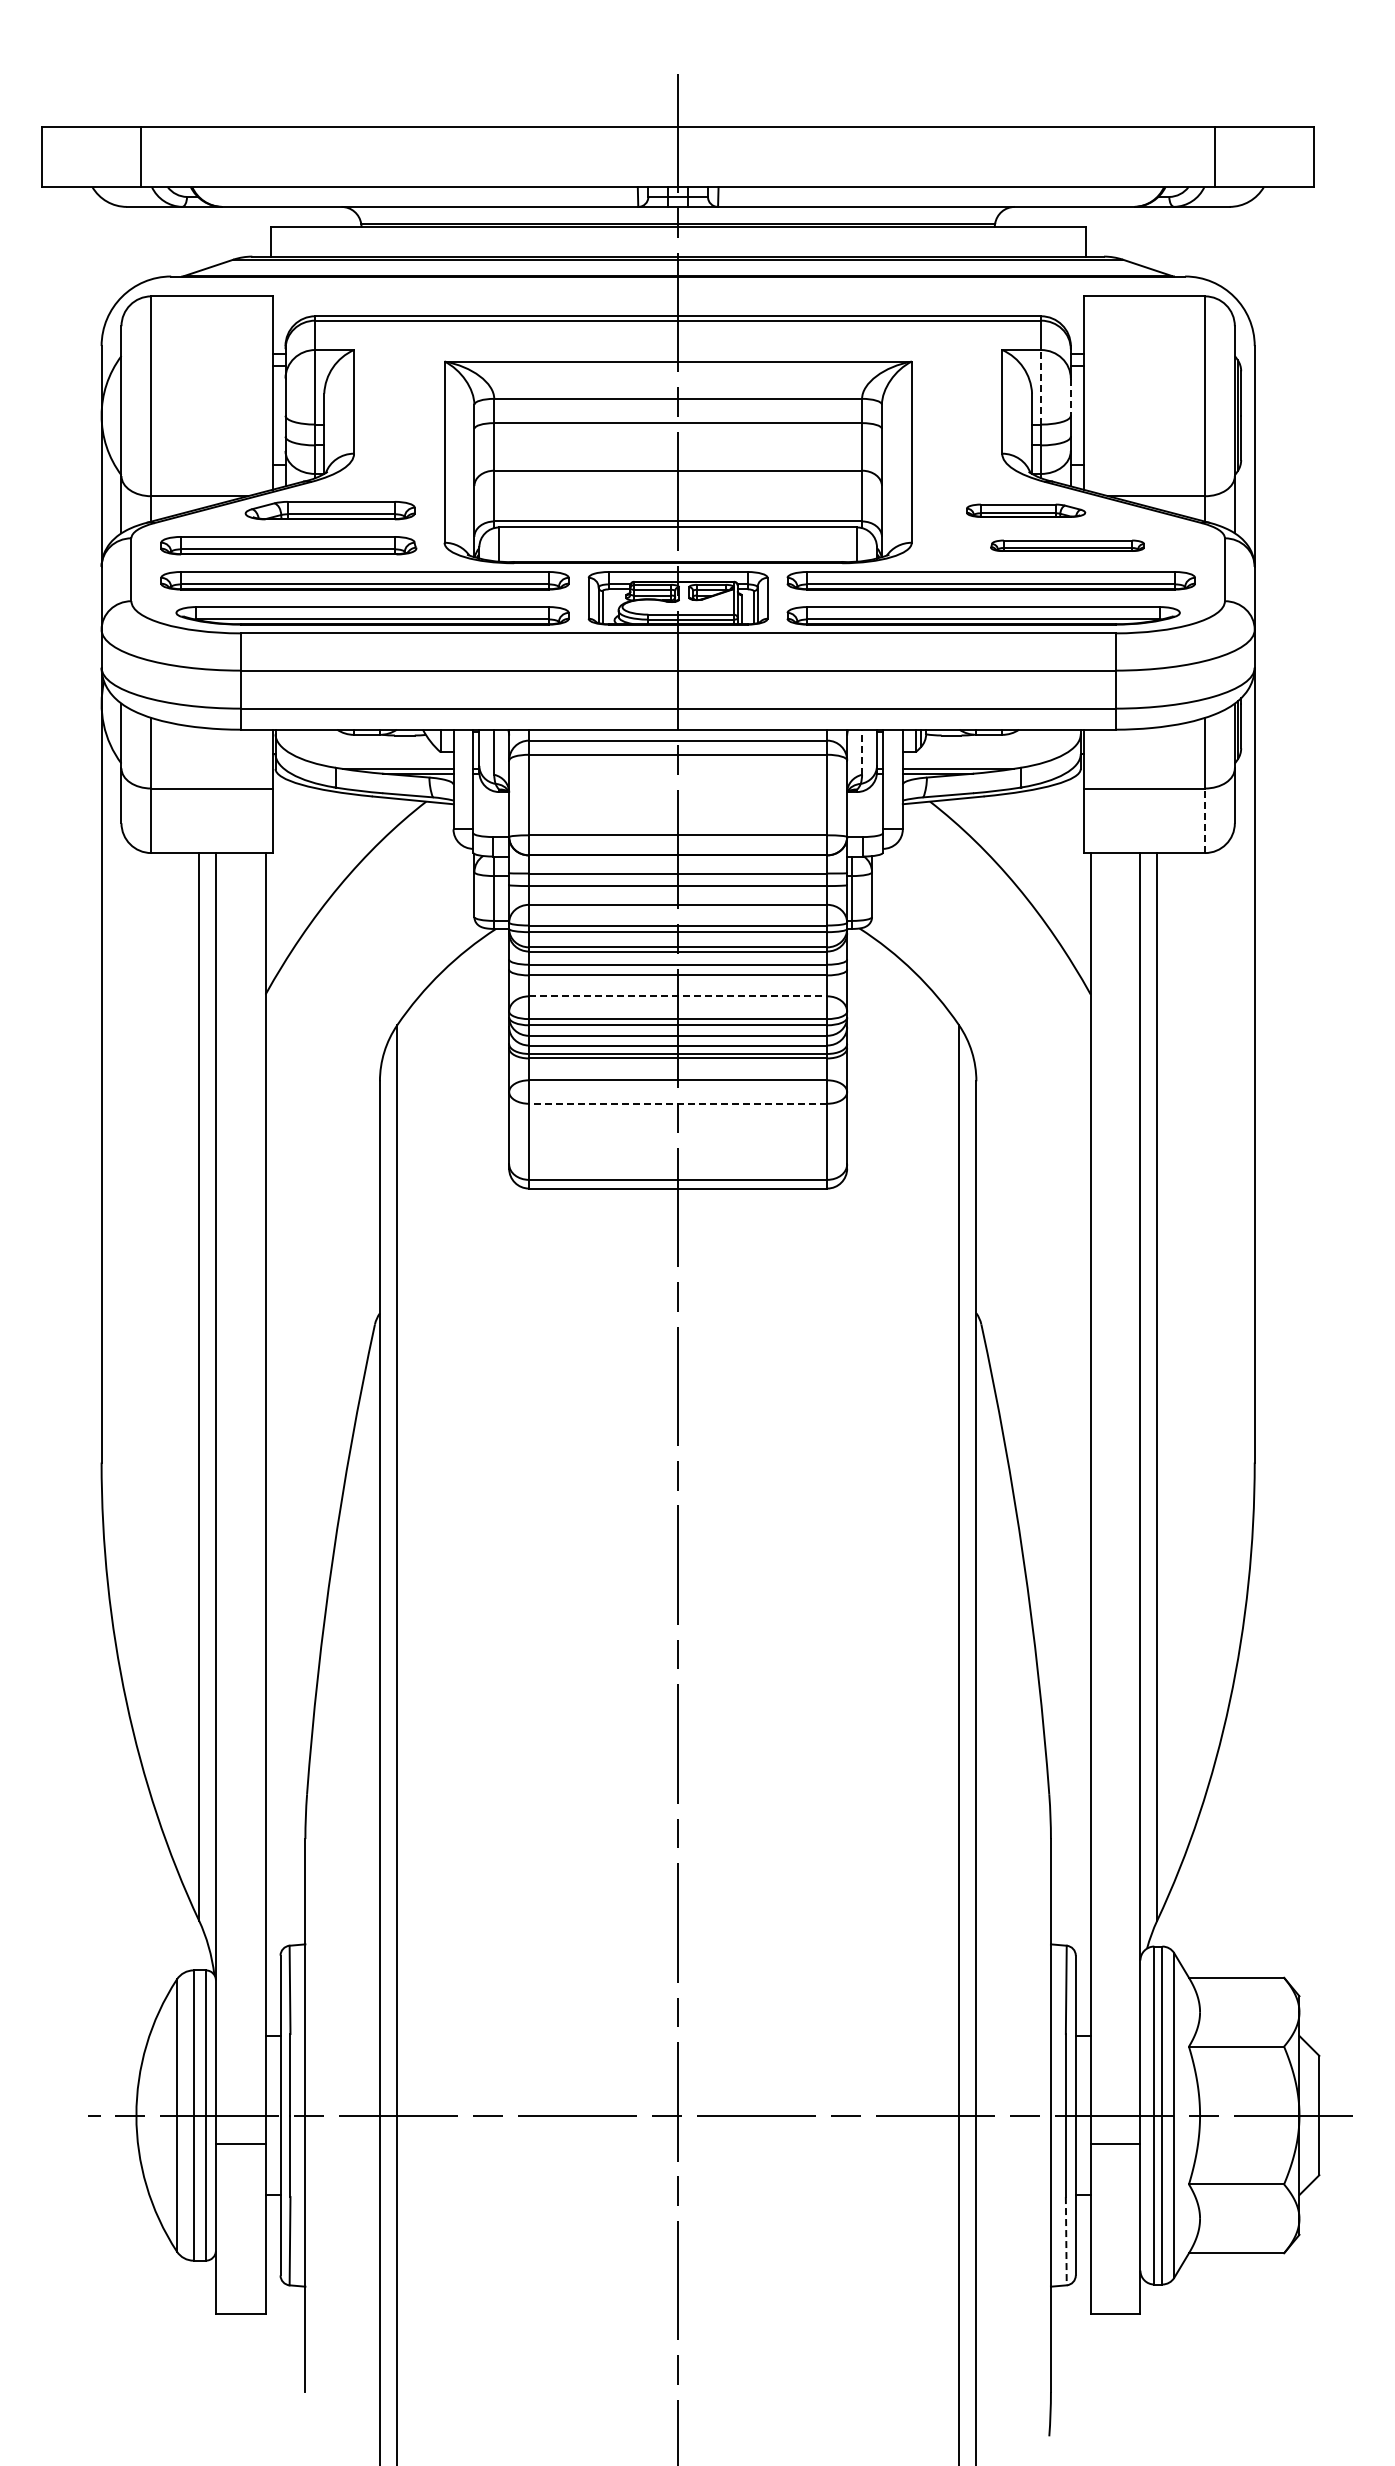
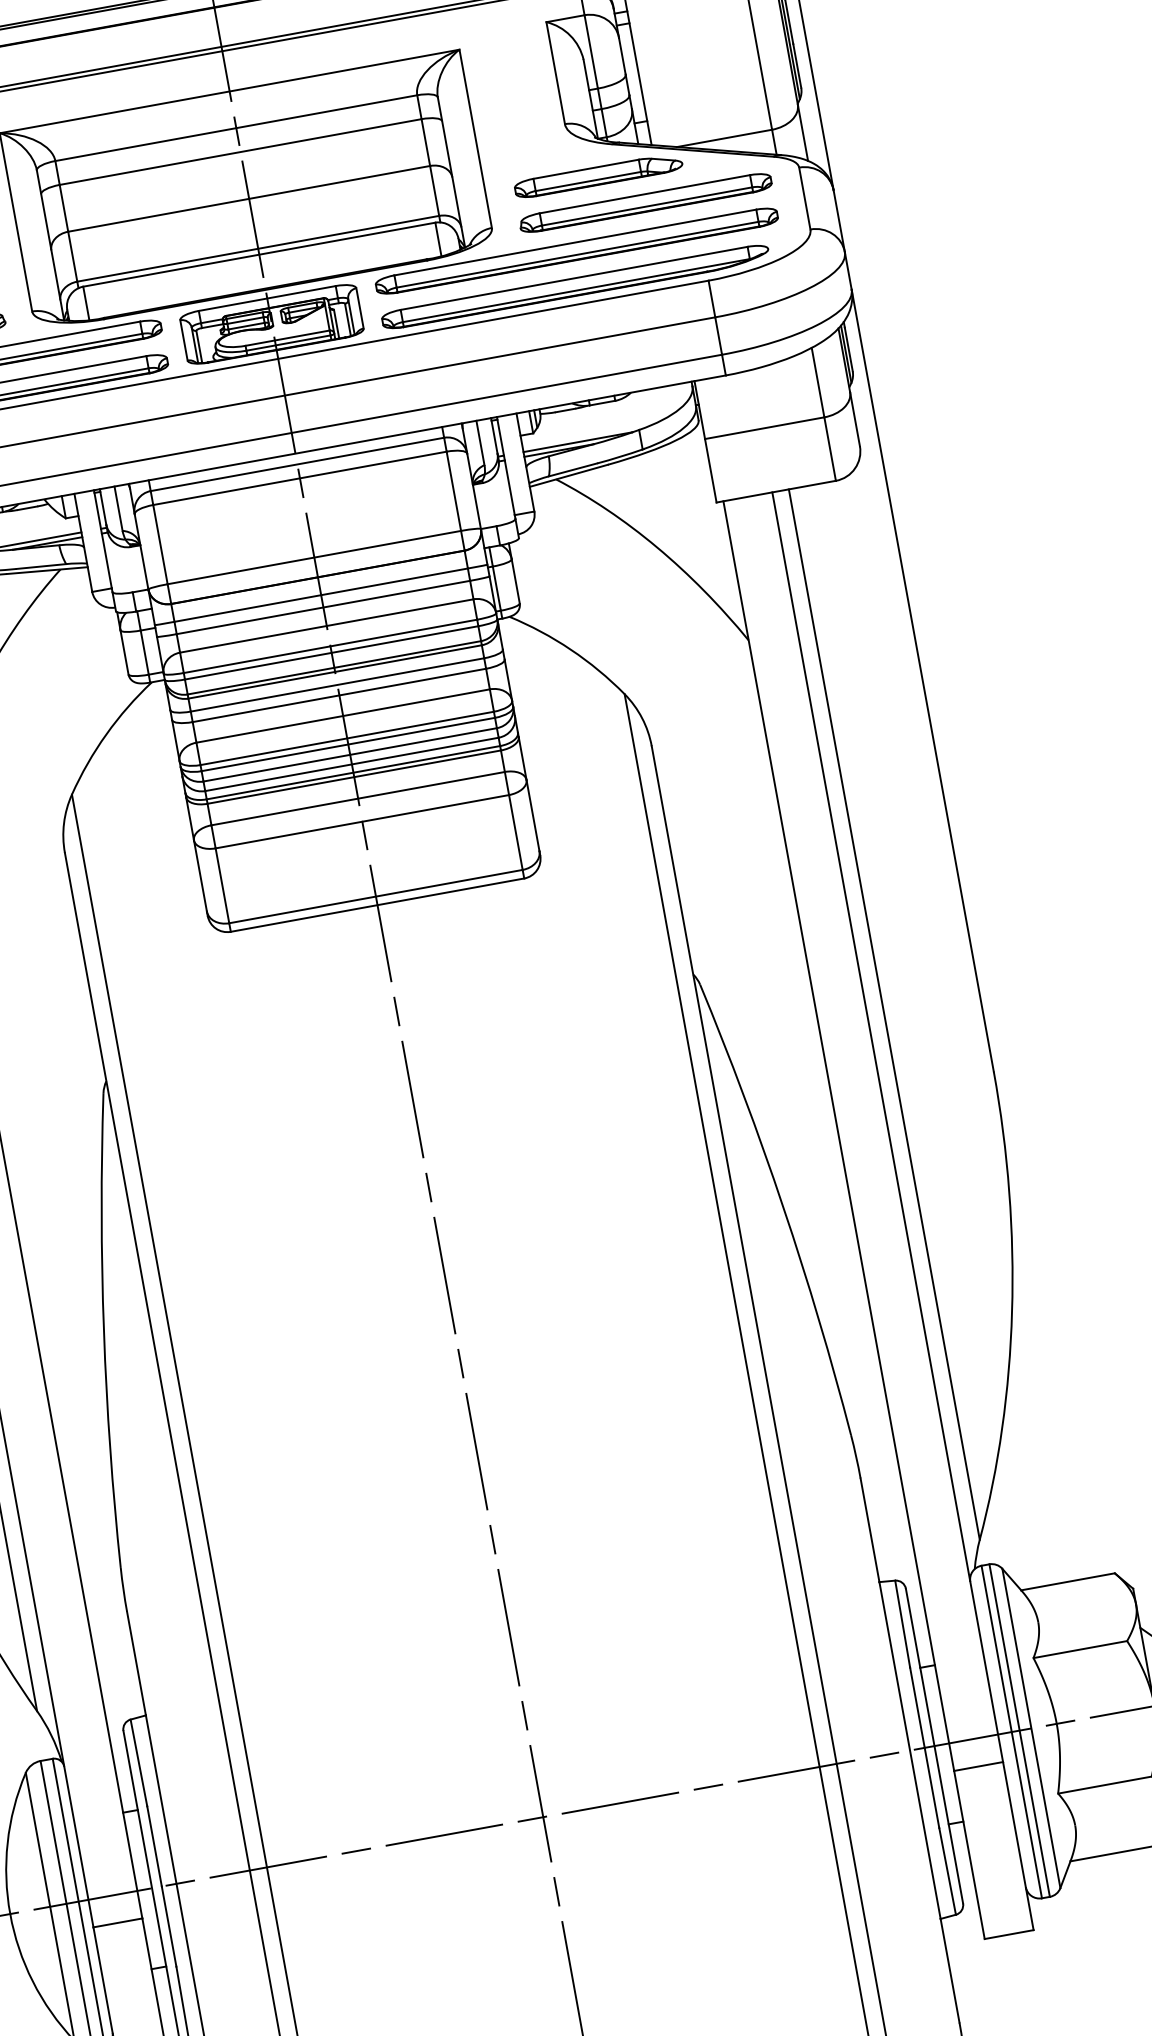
line: (1041, 386) -> (591, 51), dashed -> solid
line: (1070, 397) -> (622, 56), dashed -> solid
part: (1025, 510) -> (598, 175), size x1.43
part: (1067, 545) -> (645, 202), size x1.67
line: (862, 752) -> (480, 443), dashed -> solid
line: (1205, 820) -> (830, 448), dashed -> solid
line: (678, 996) -> (343, 716), dashed -> solid
line: (677, 1103) -> (361, 821), dashed -> solid
line: (1066, 2241) -> (947, 1871), dashed -> solid

